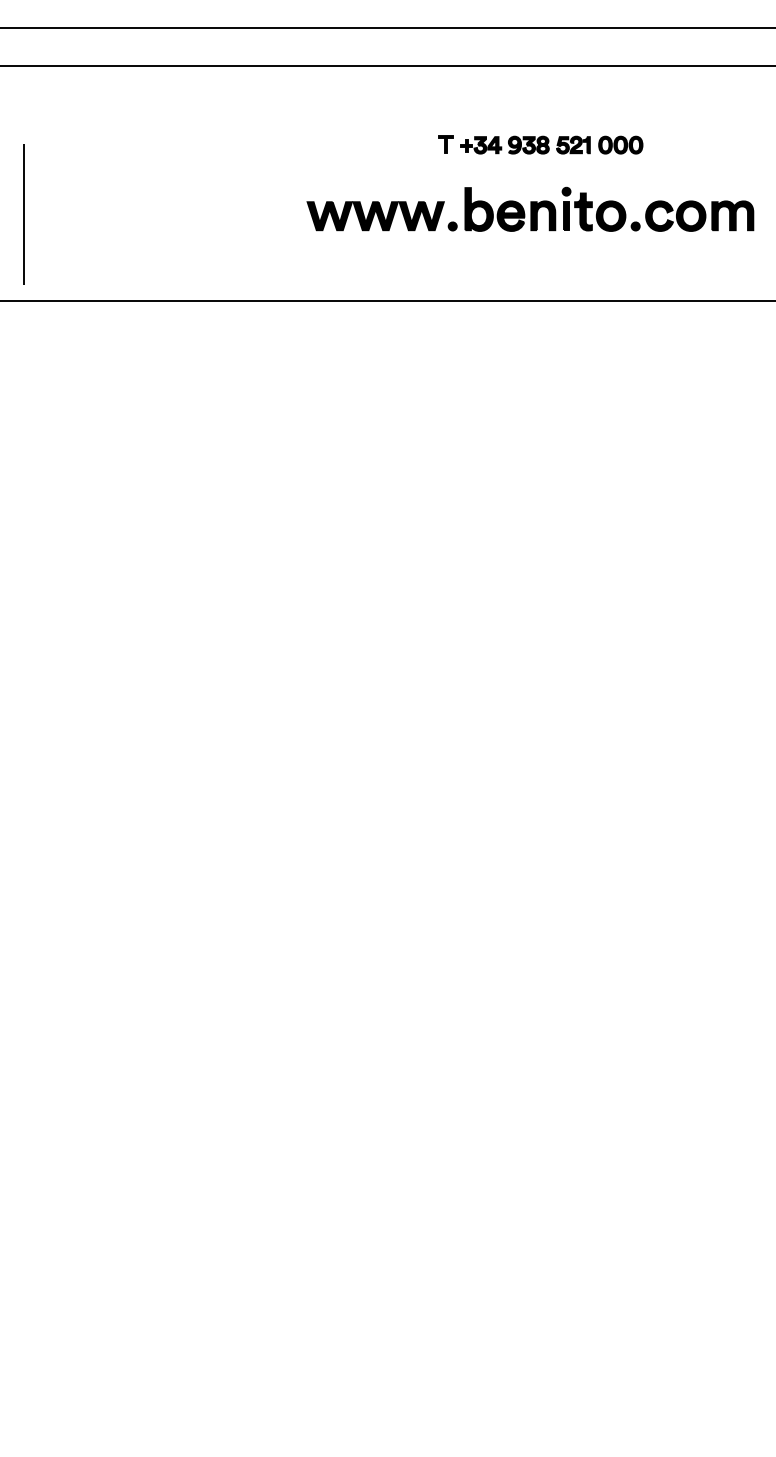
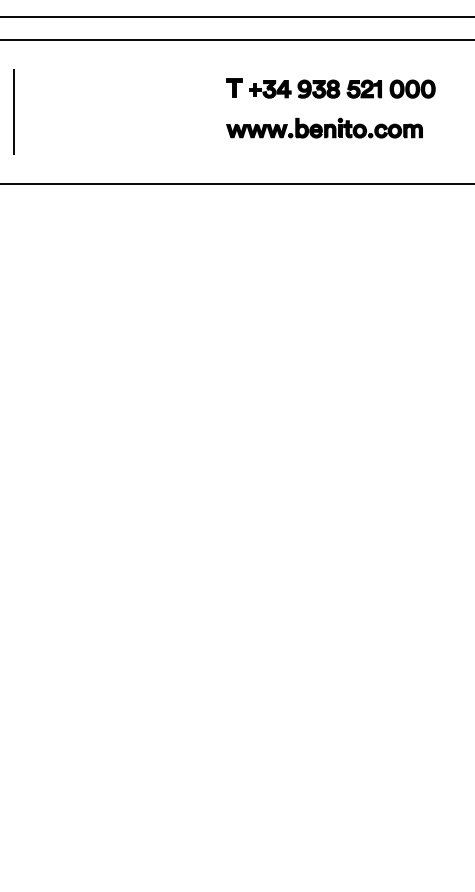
part: (539, 144) -> (330, 88), size x1.67
part: (530, 208) -> (324, 127), size x0.71
line: (22, 213) -> (13, 111), moved

